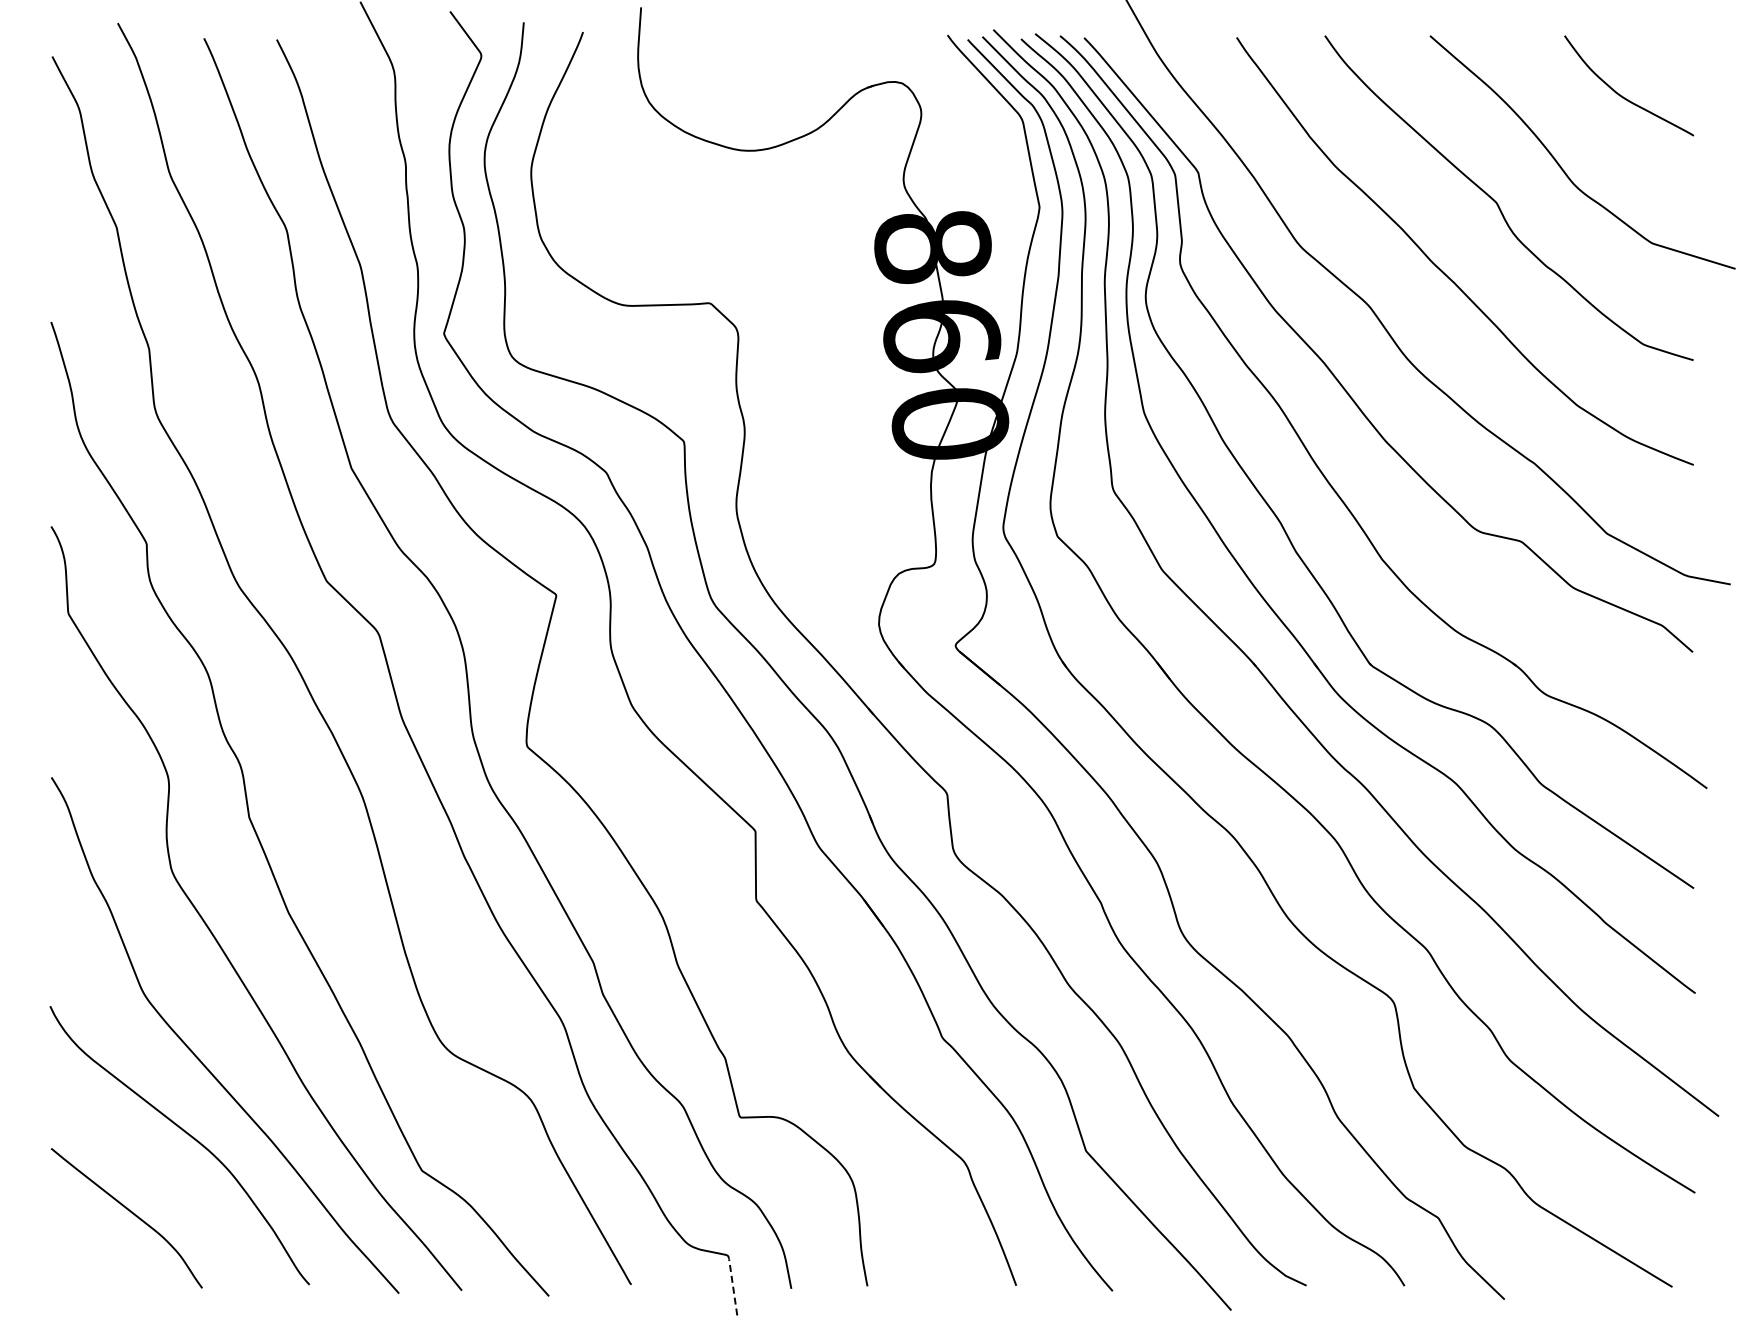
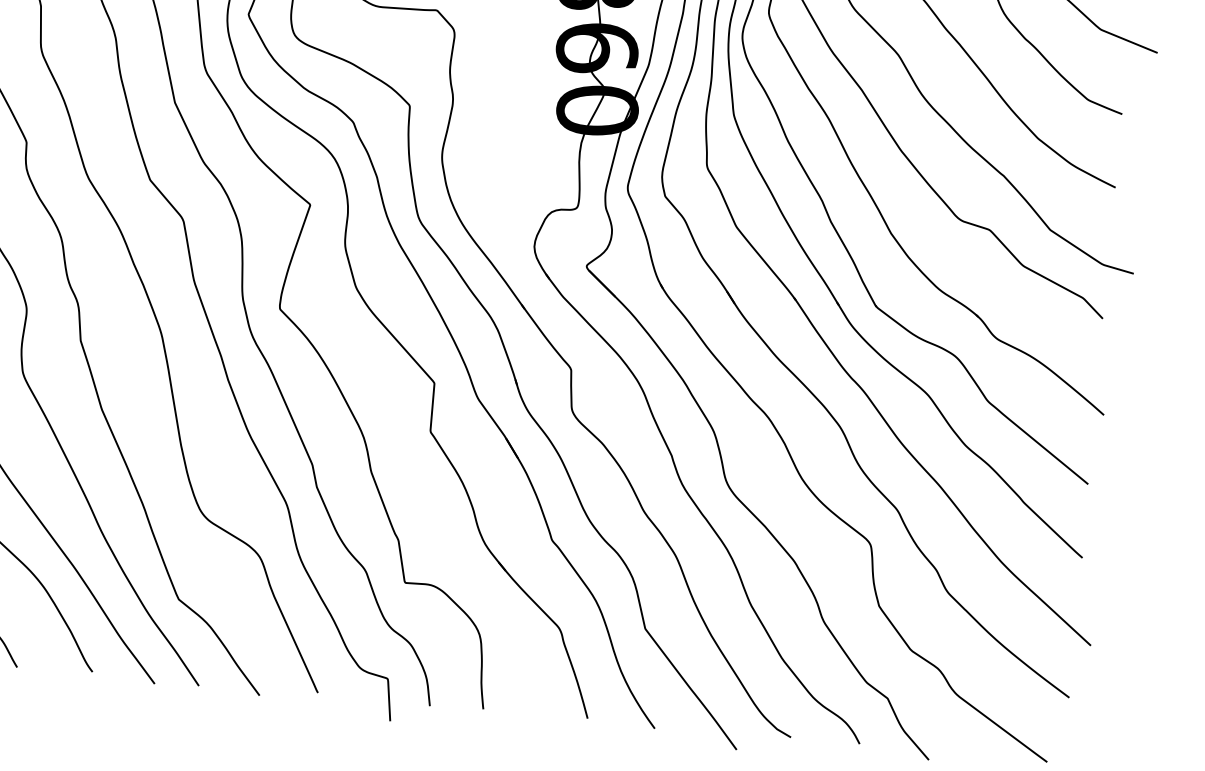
line: (732, 1285) -> (388, 700), dashed -> solid

